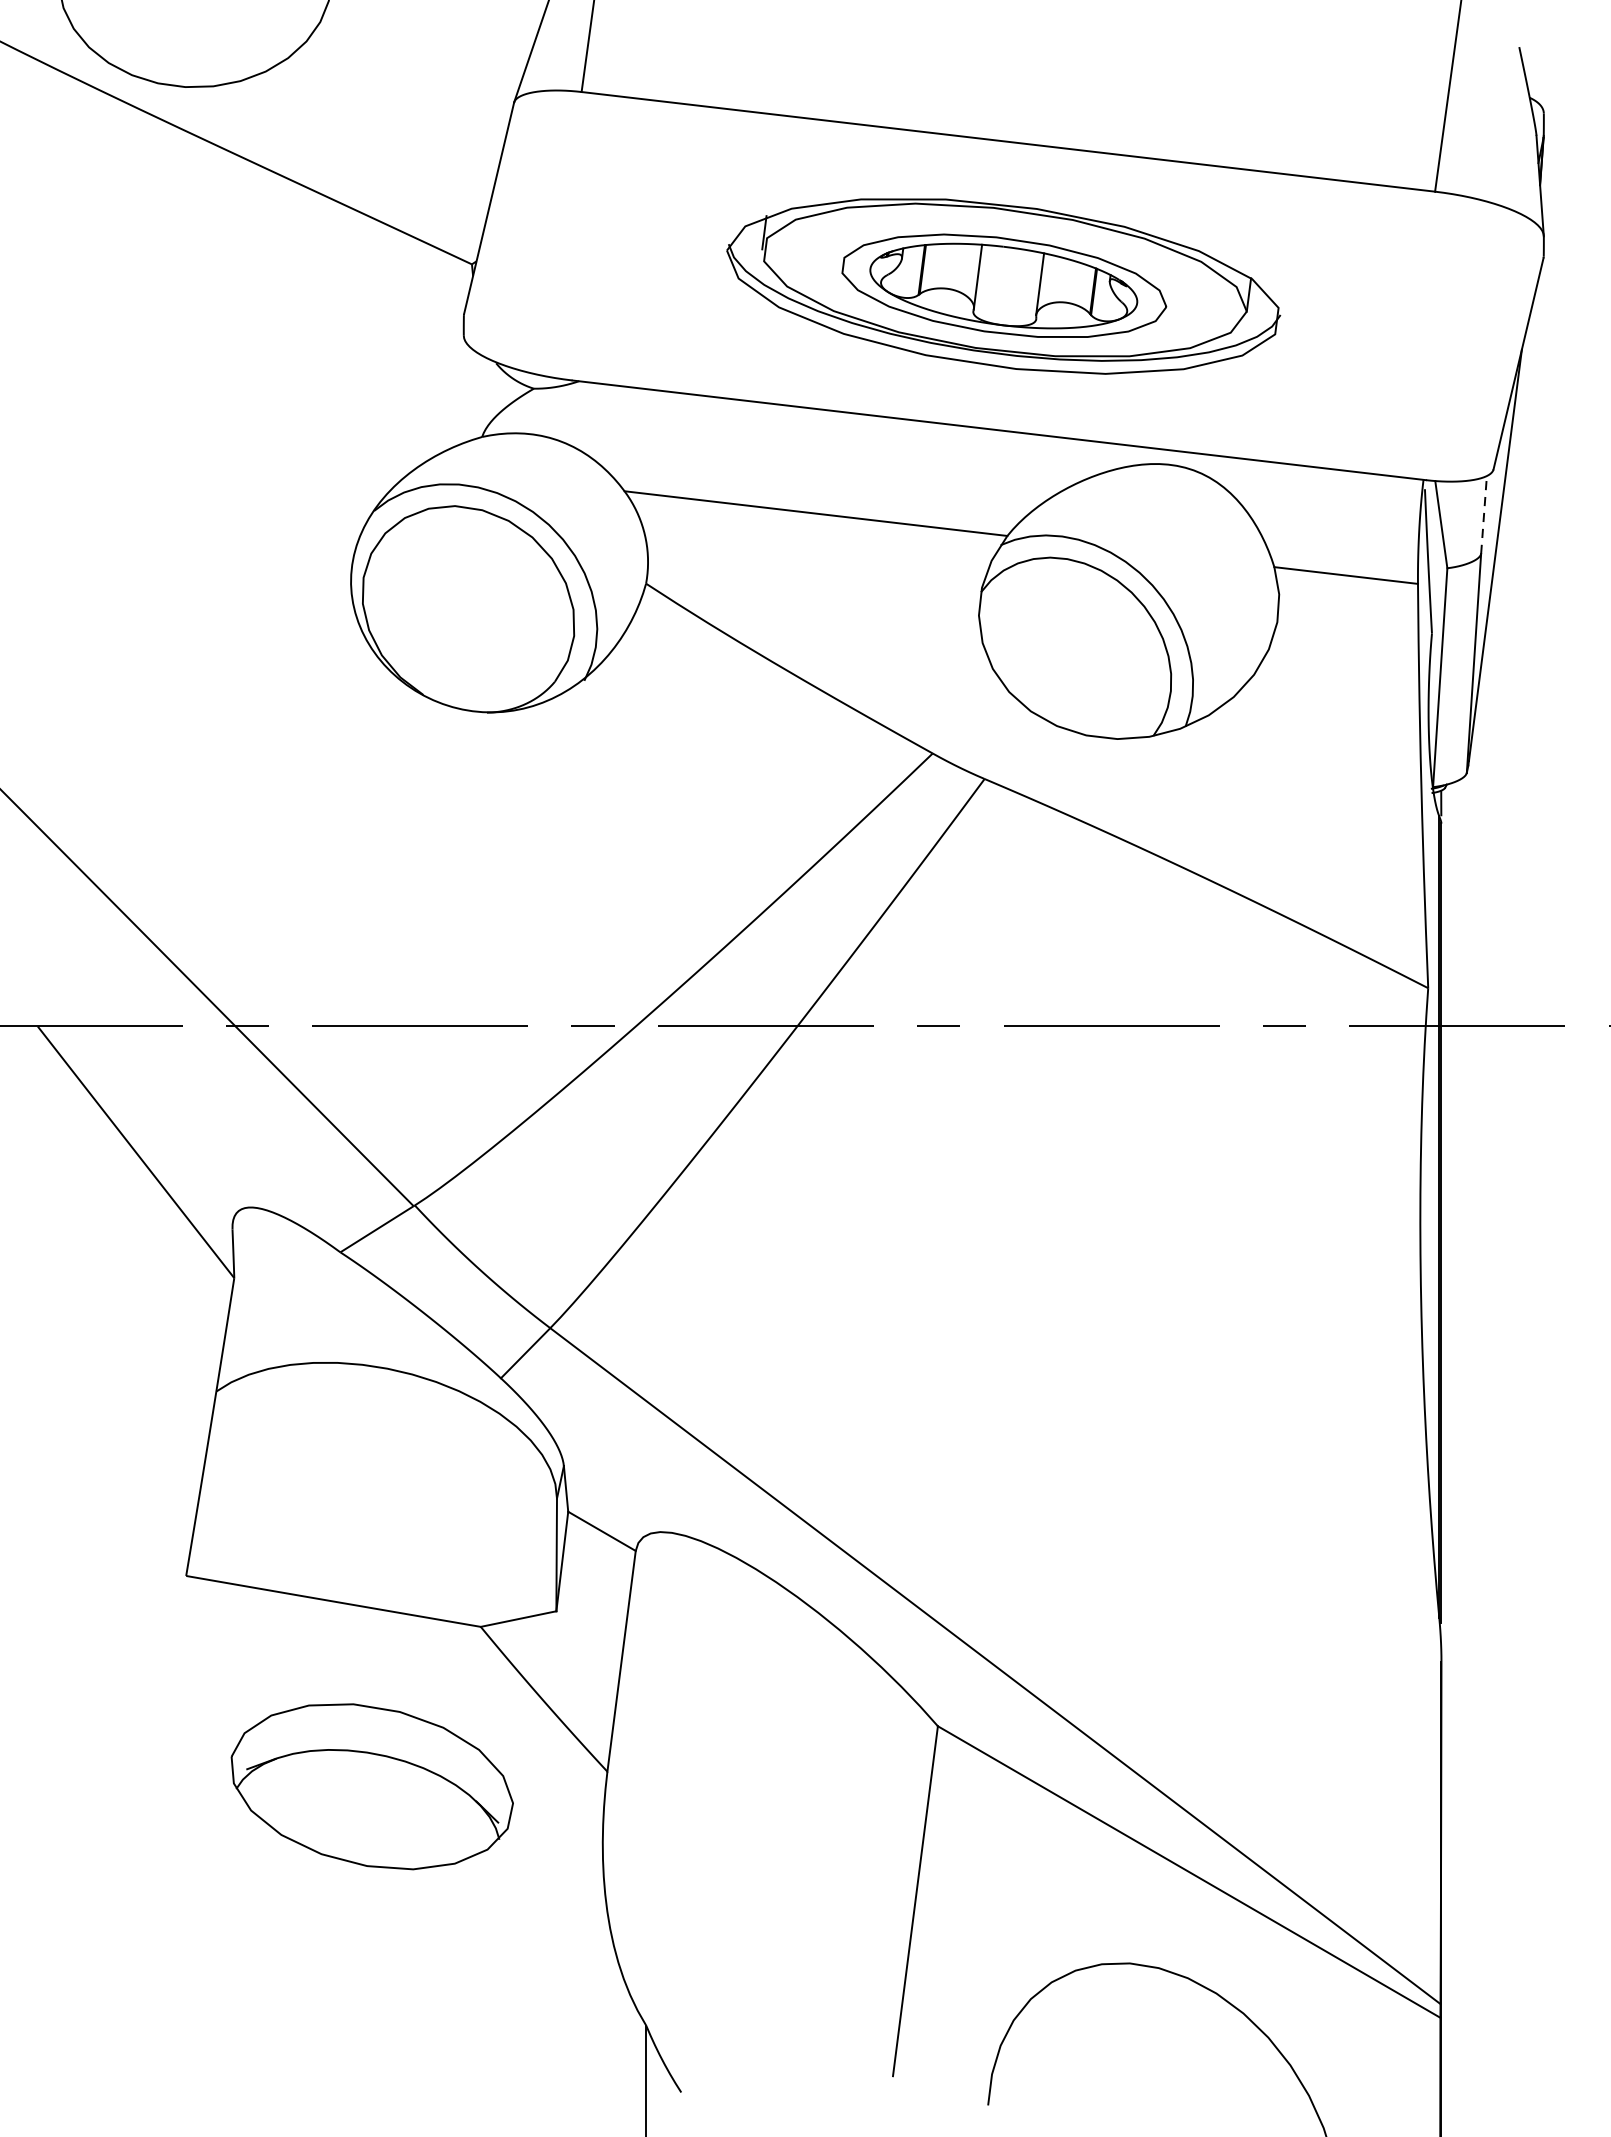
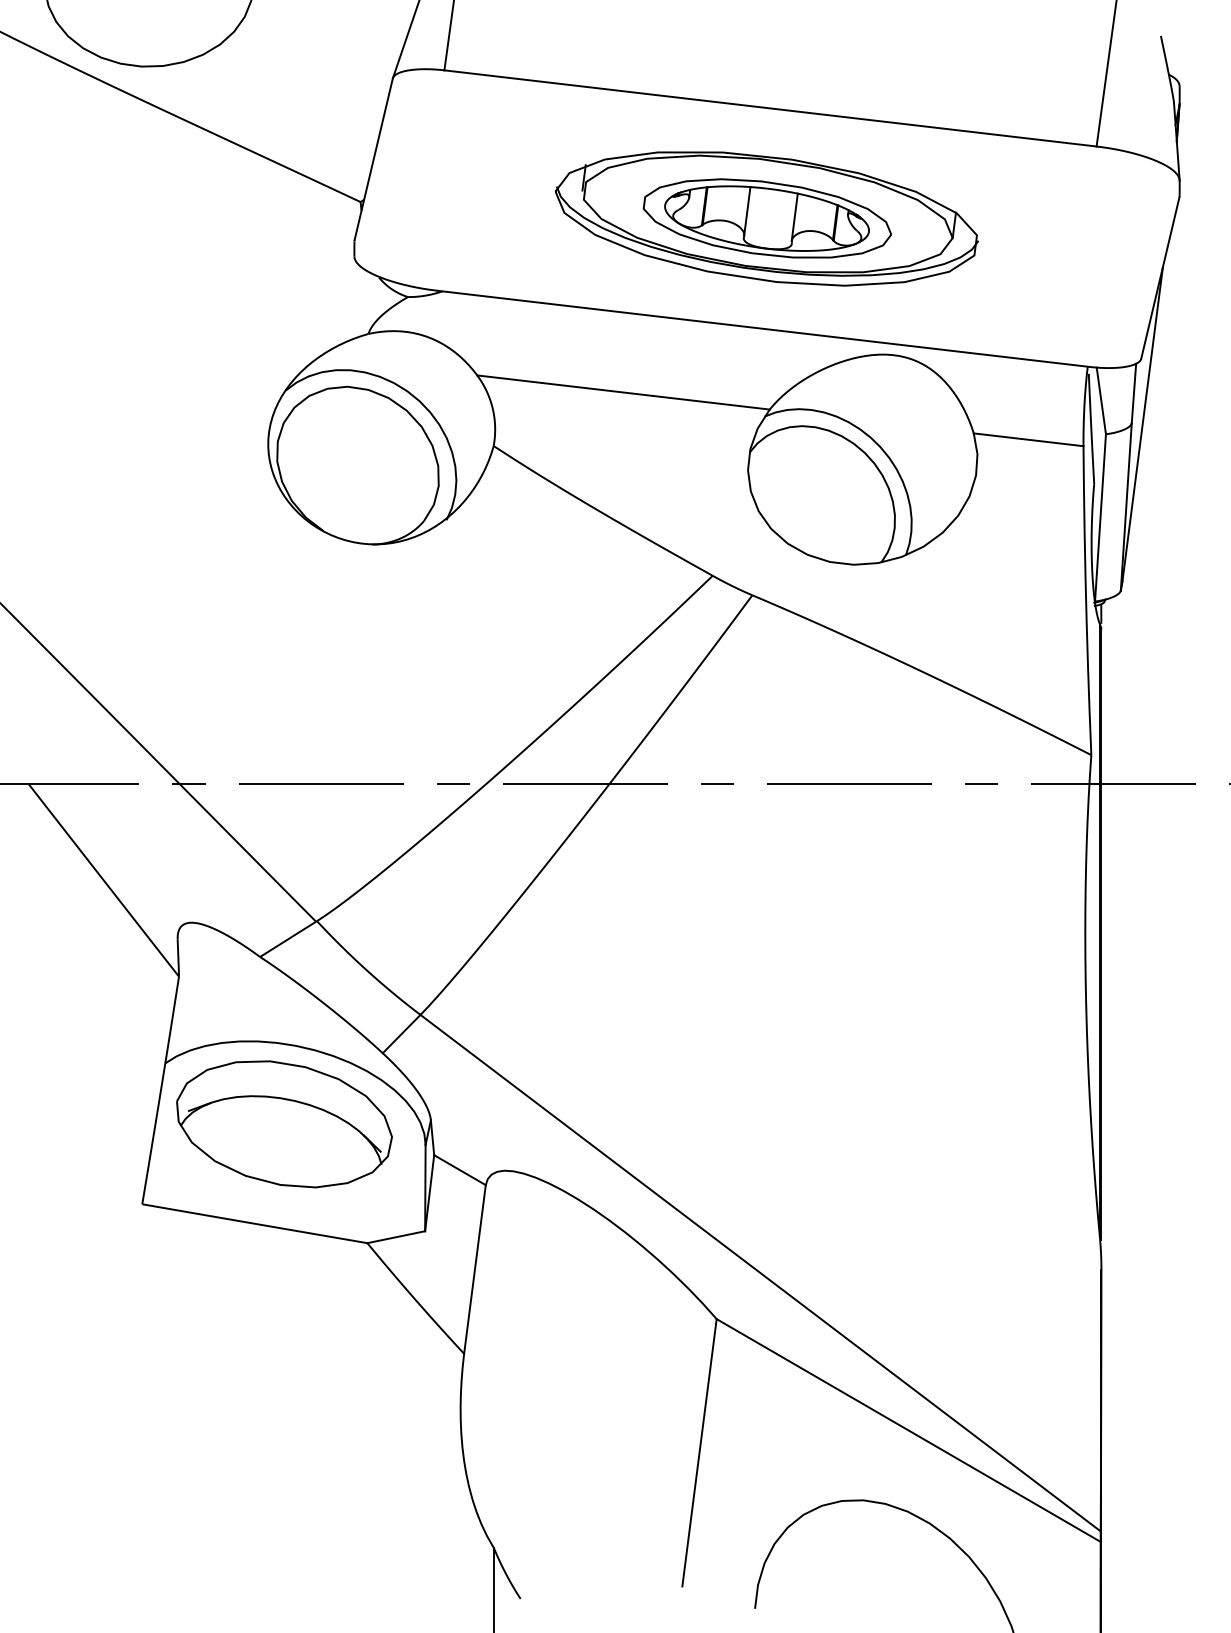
line: (1483, 514) -> (1133, 393), dashed -> solid
part: (372, 1786) -> (284, 1124), moved

